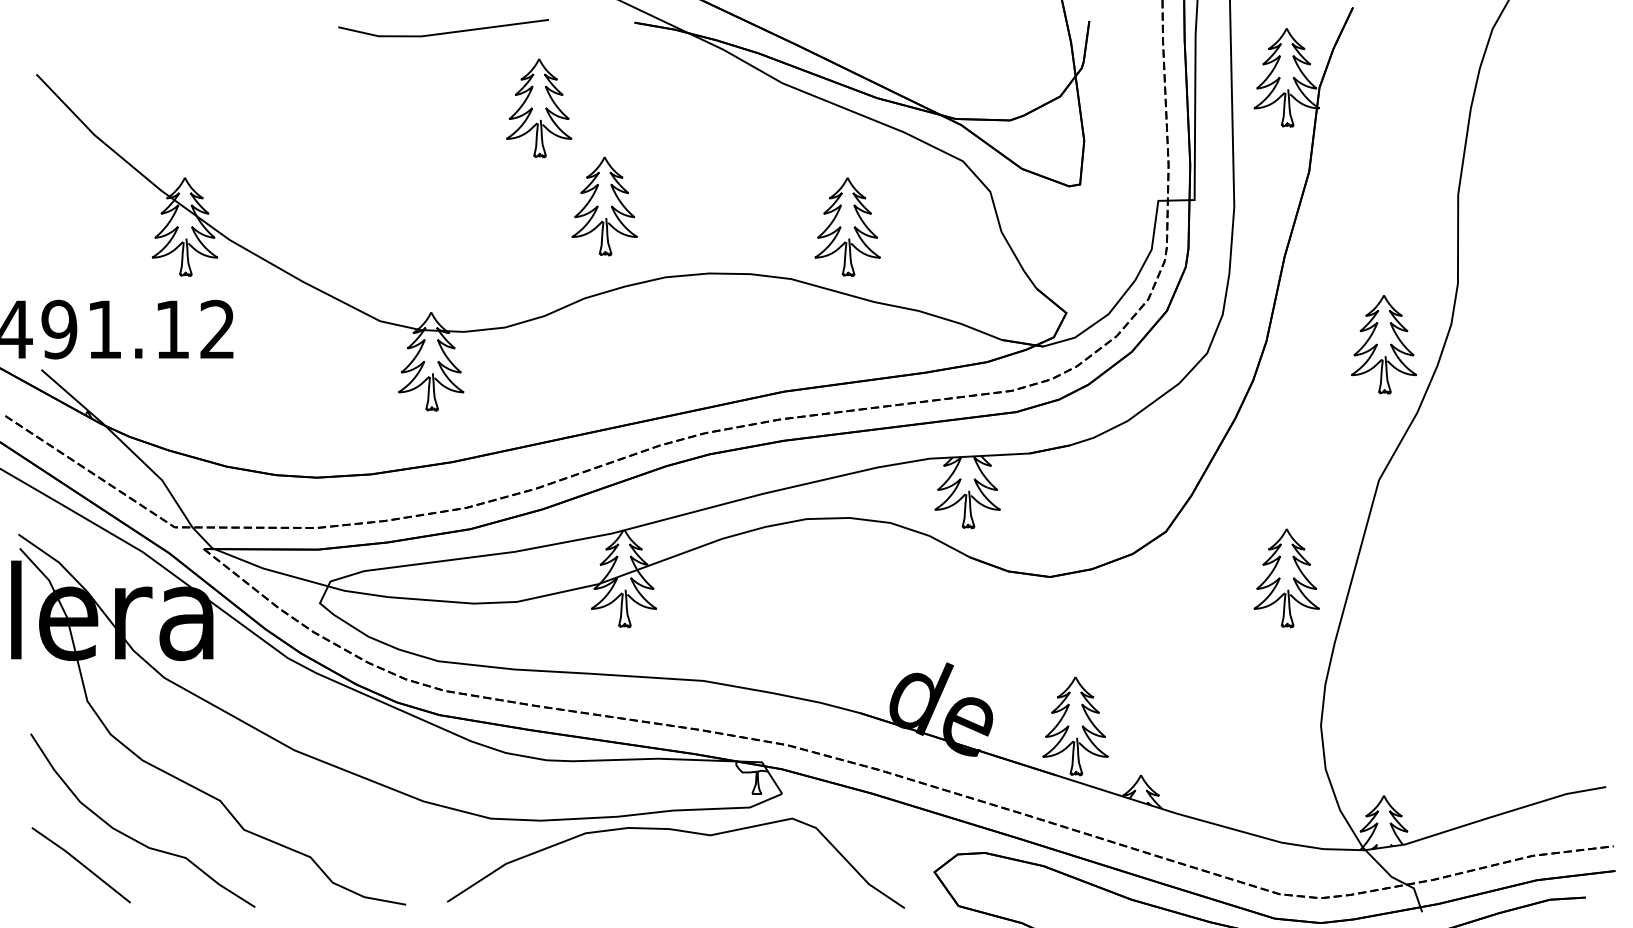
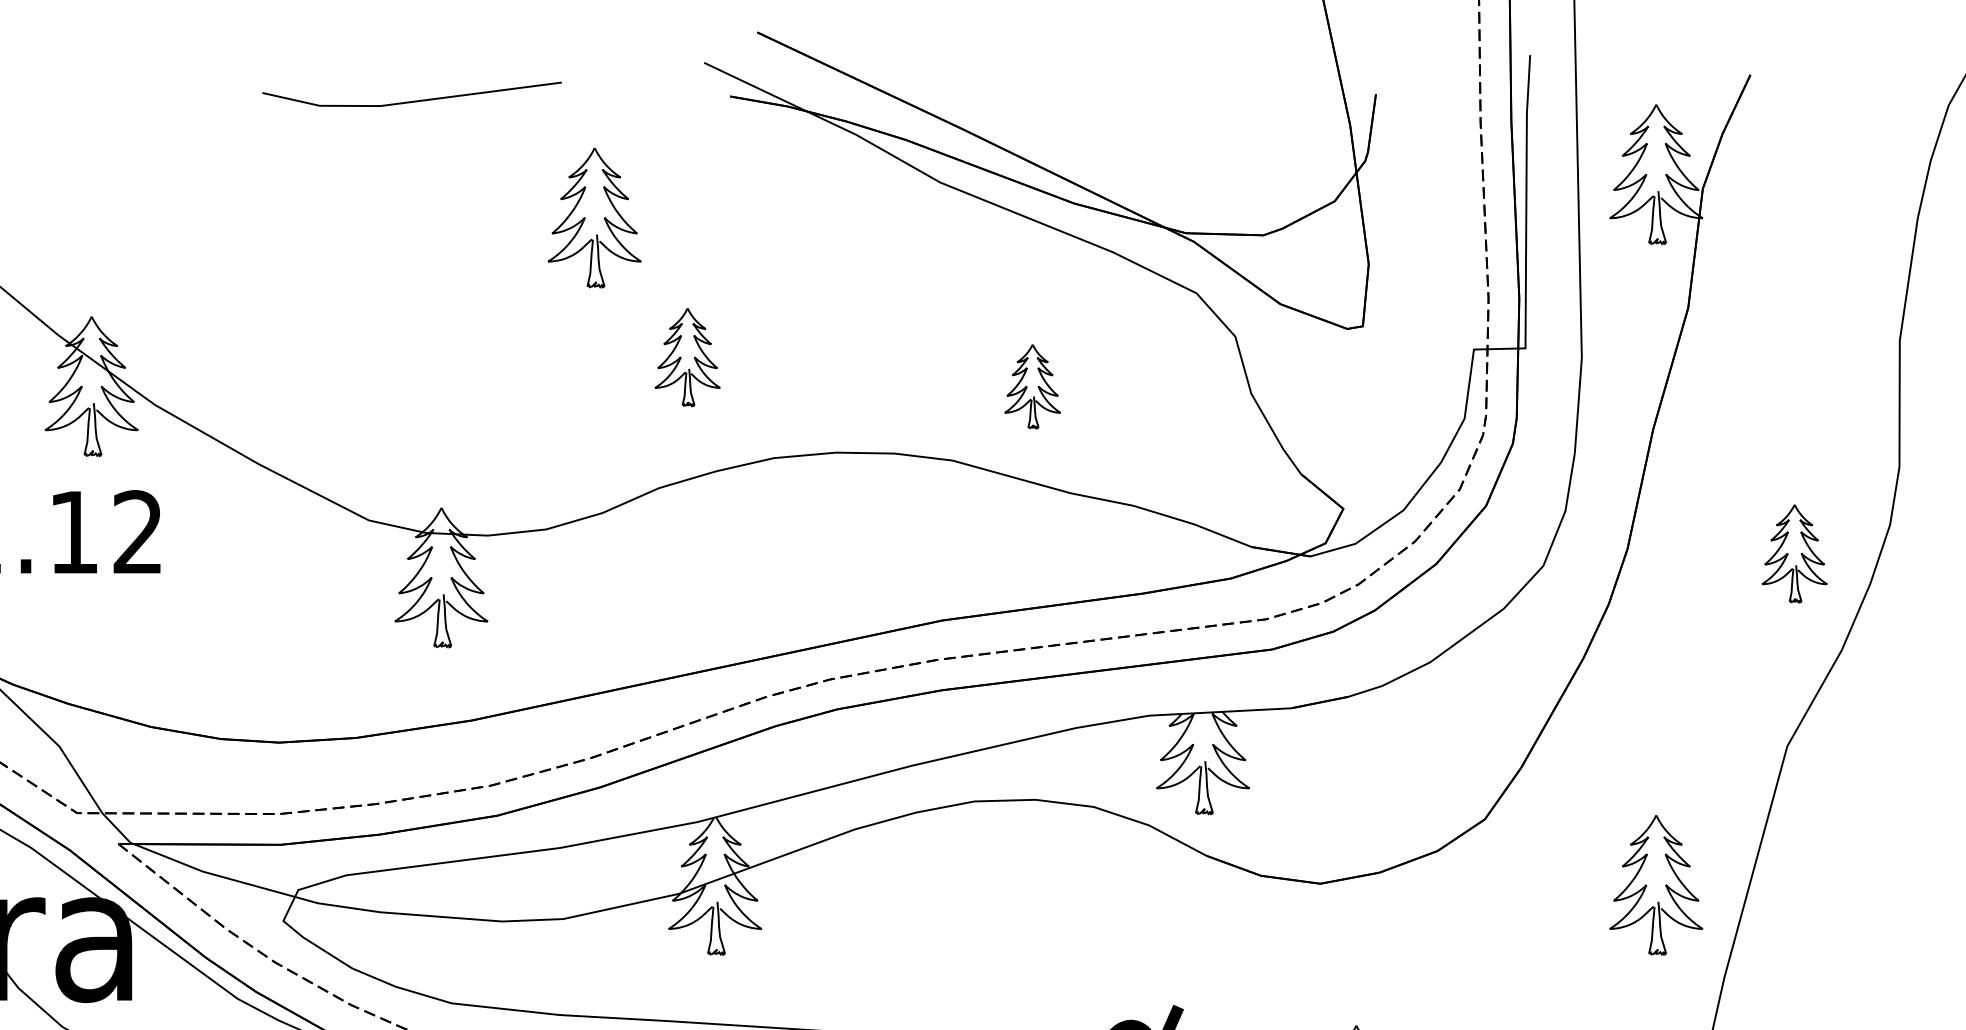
line: (443, 32) -> (411, 100), moved
part: (604, 206) -> (687, 357), size x0.7
part: (847, 226) -> (1032, 385), size x0.6
part: (1384, 344) -> (1795, 553), size x0.7

